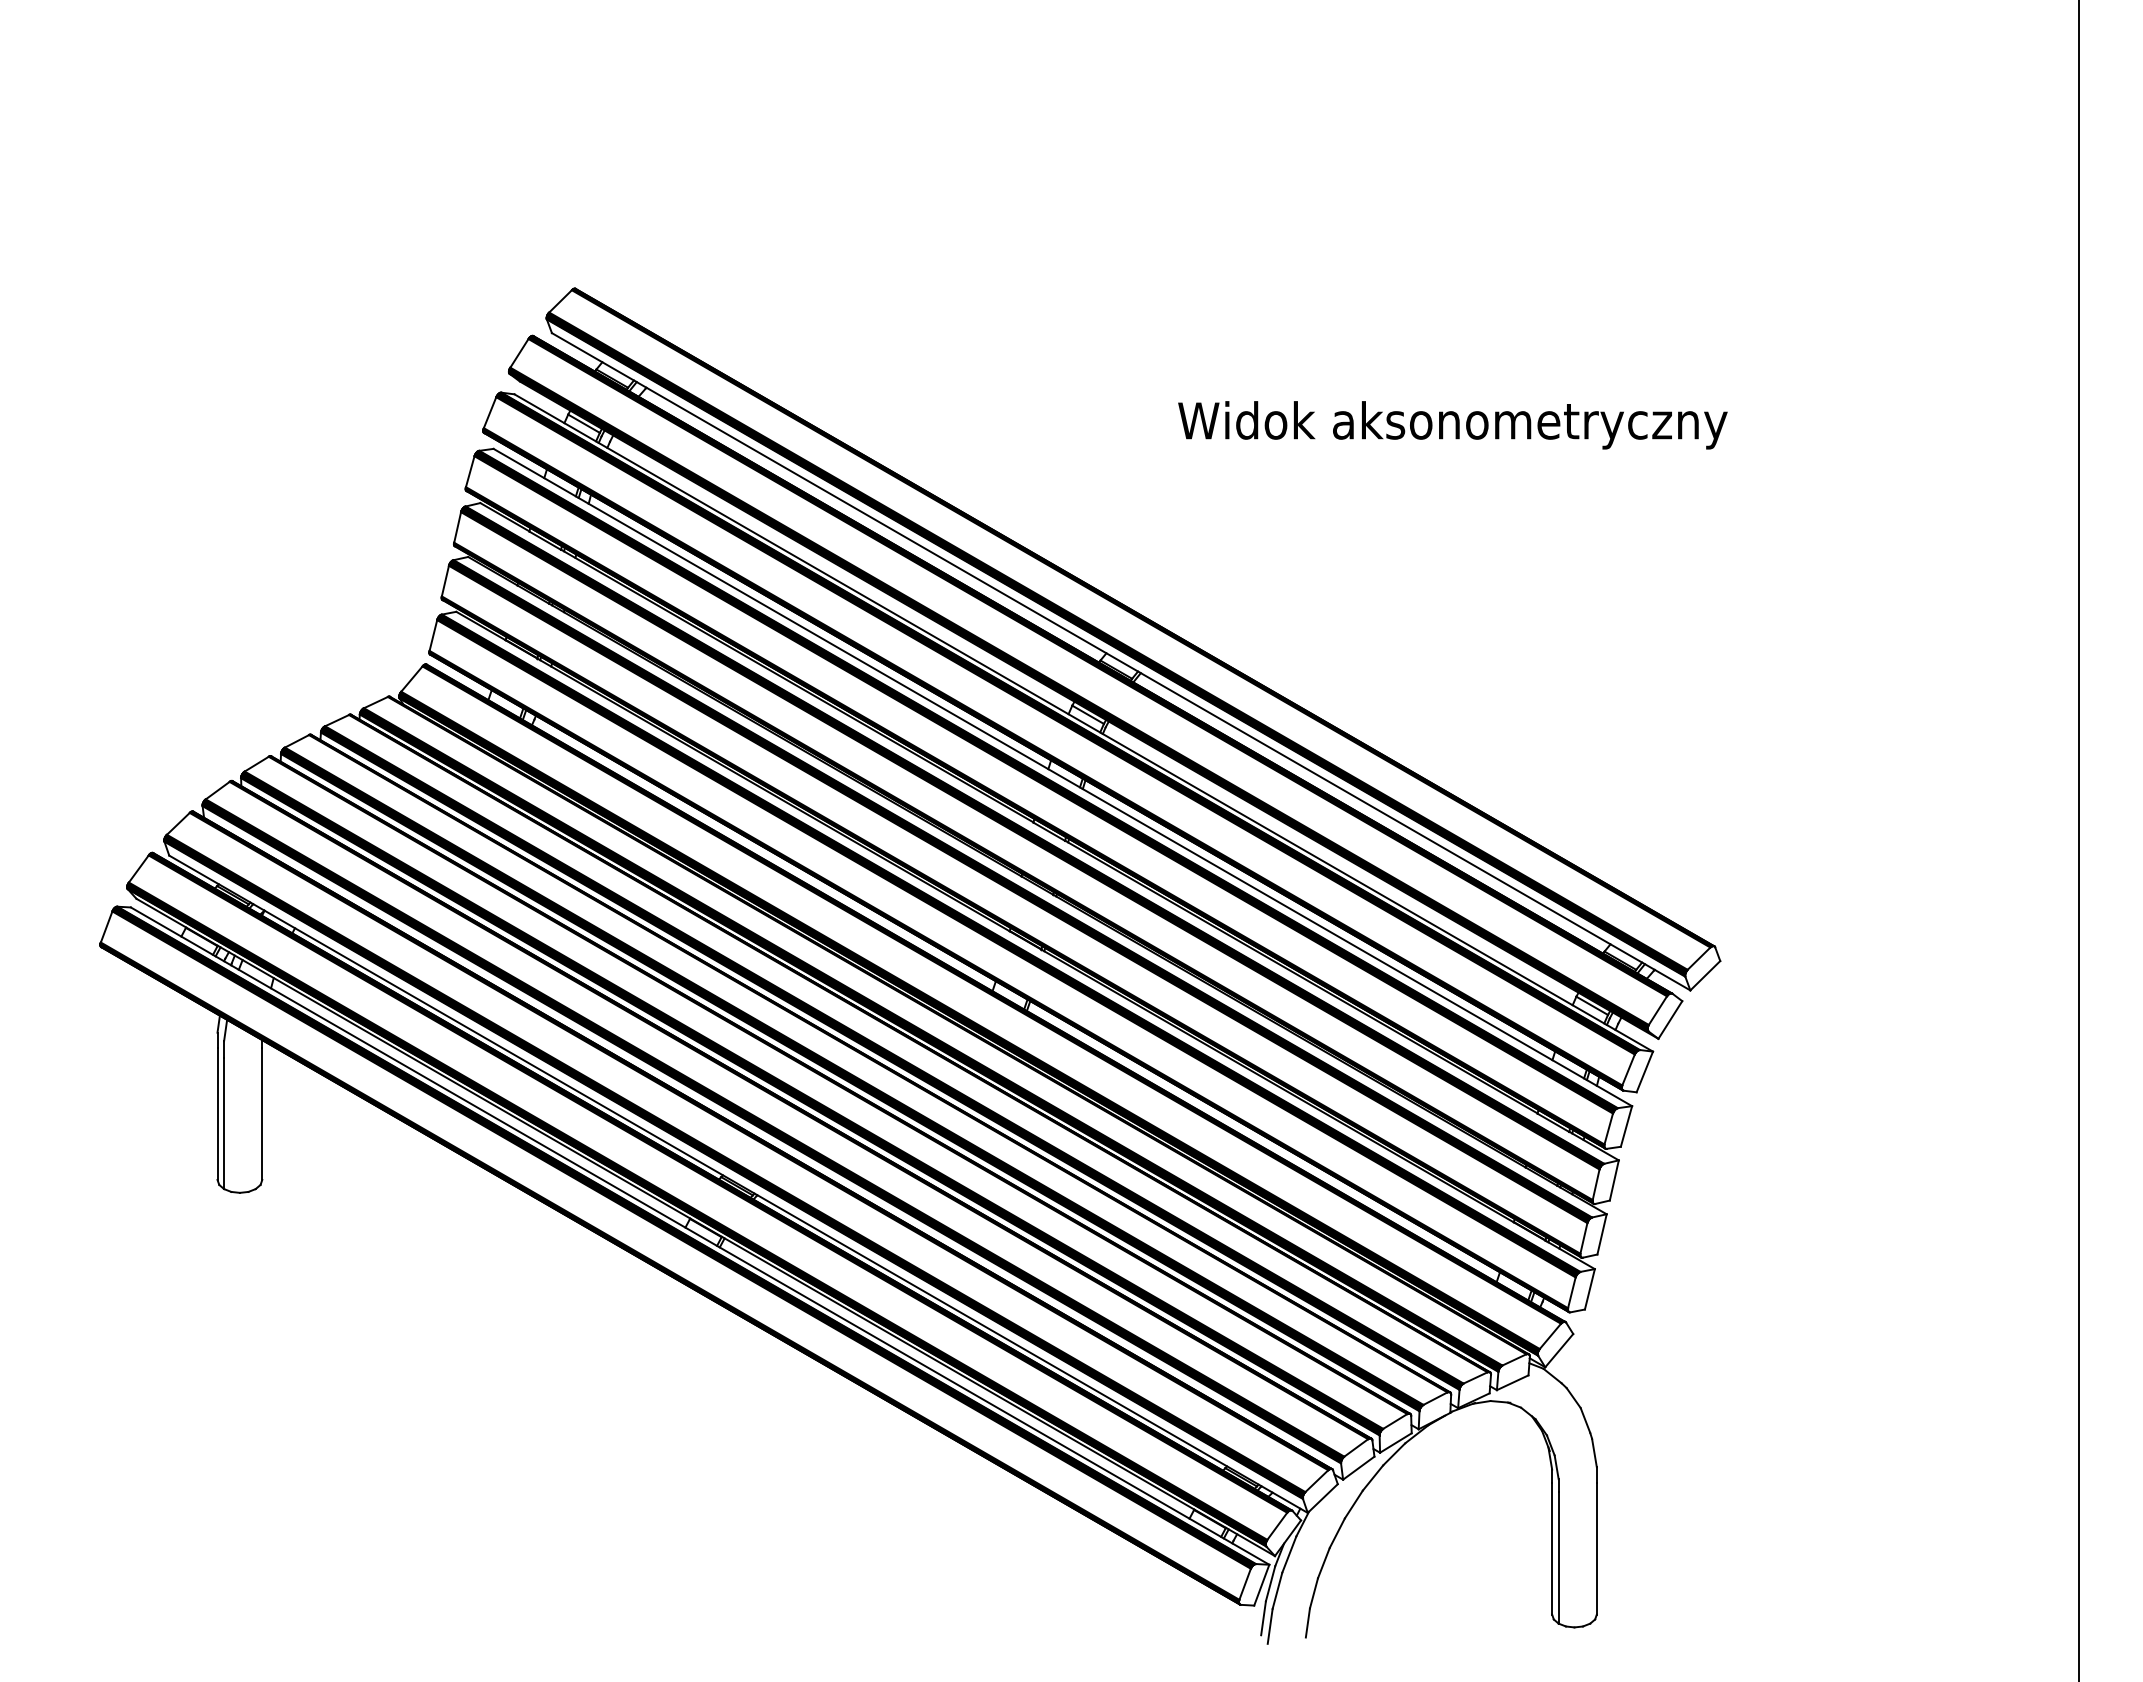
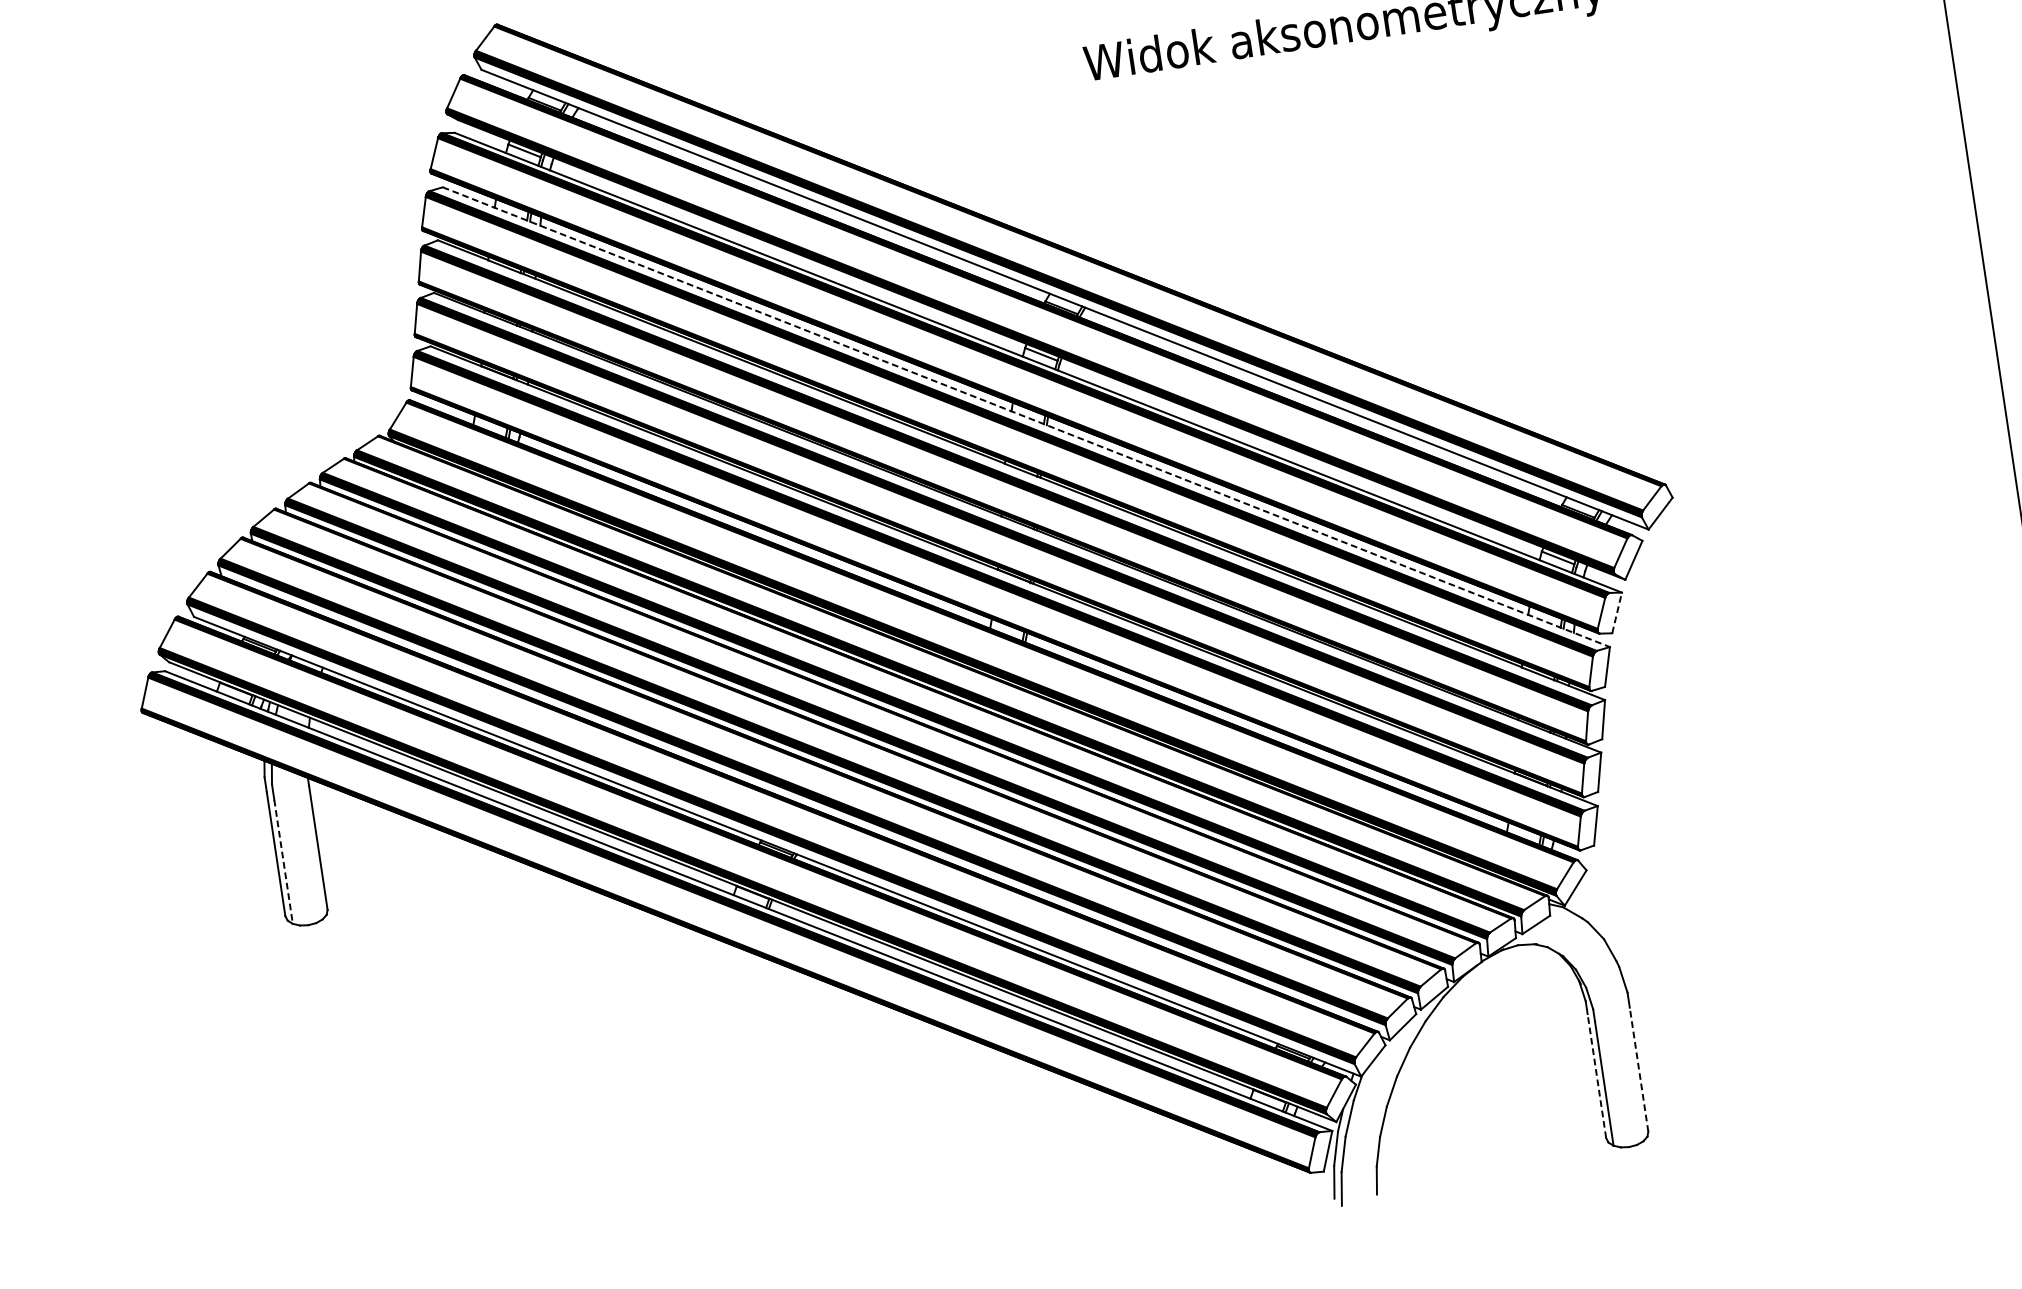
line: (1063, 777) -> (1026, 417), solid -> dashed
line: (1644, 1071) -> (1616, 612), solid -> dashed
line: (224, 1123) -> (283, 861), solid -> dashed
line: (1552, 1548) -> (1597, 1075), solid -> dashed
line: (1596, 1548) -> (1638, 1069), solid -> dashed

